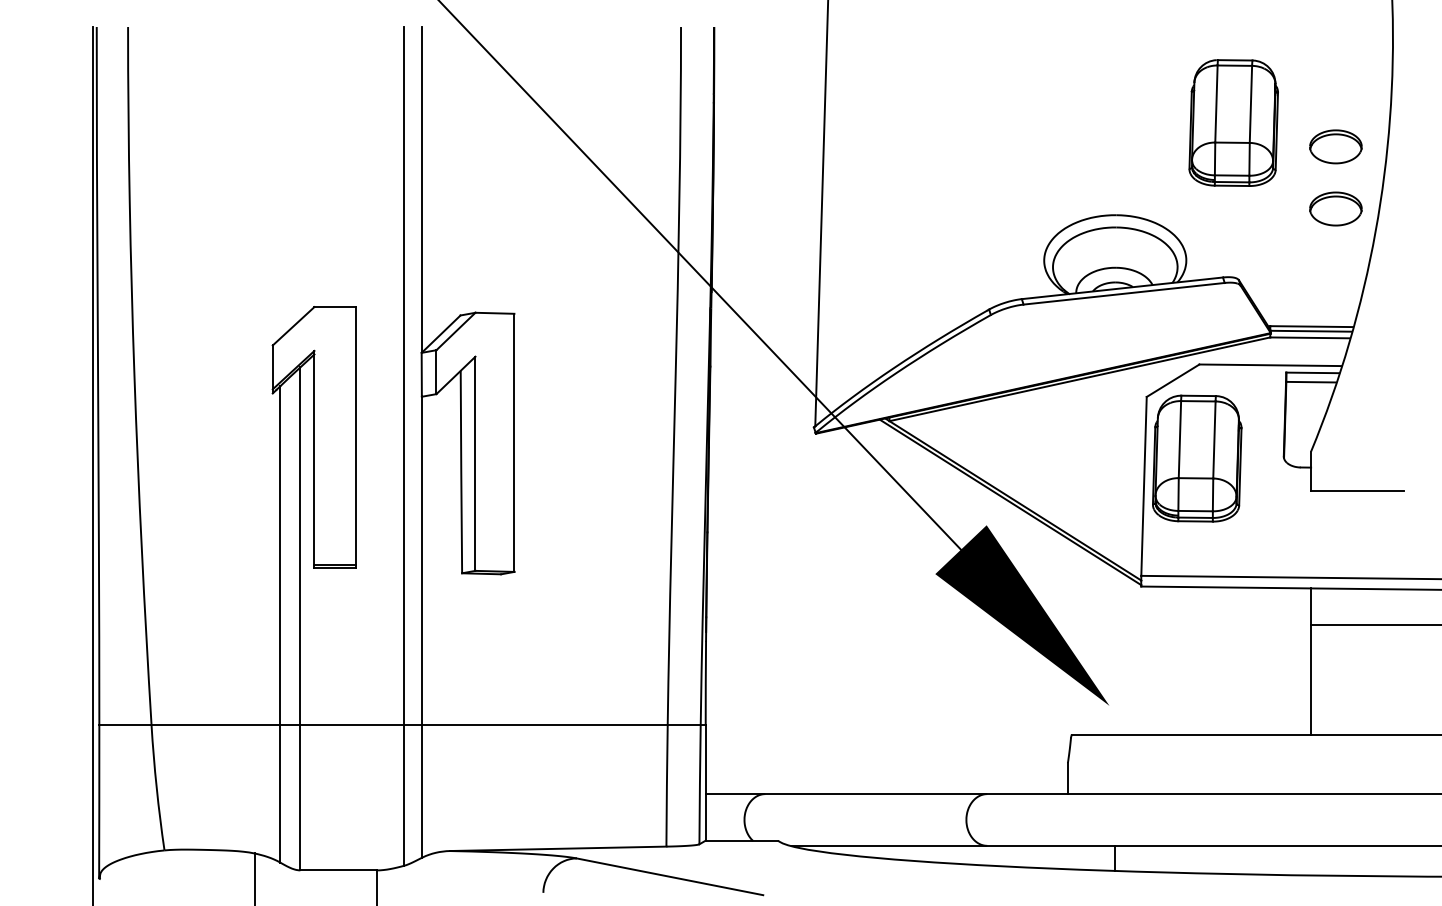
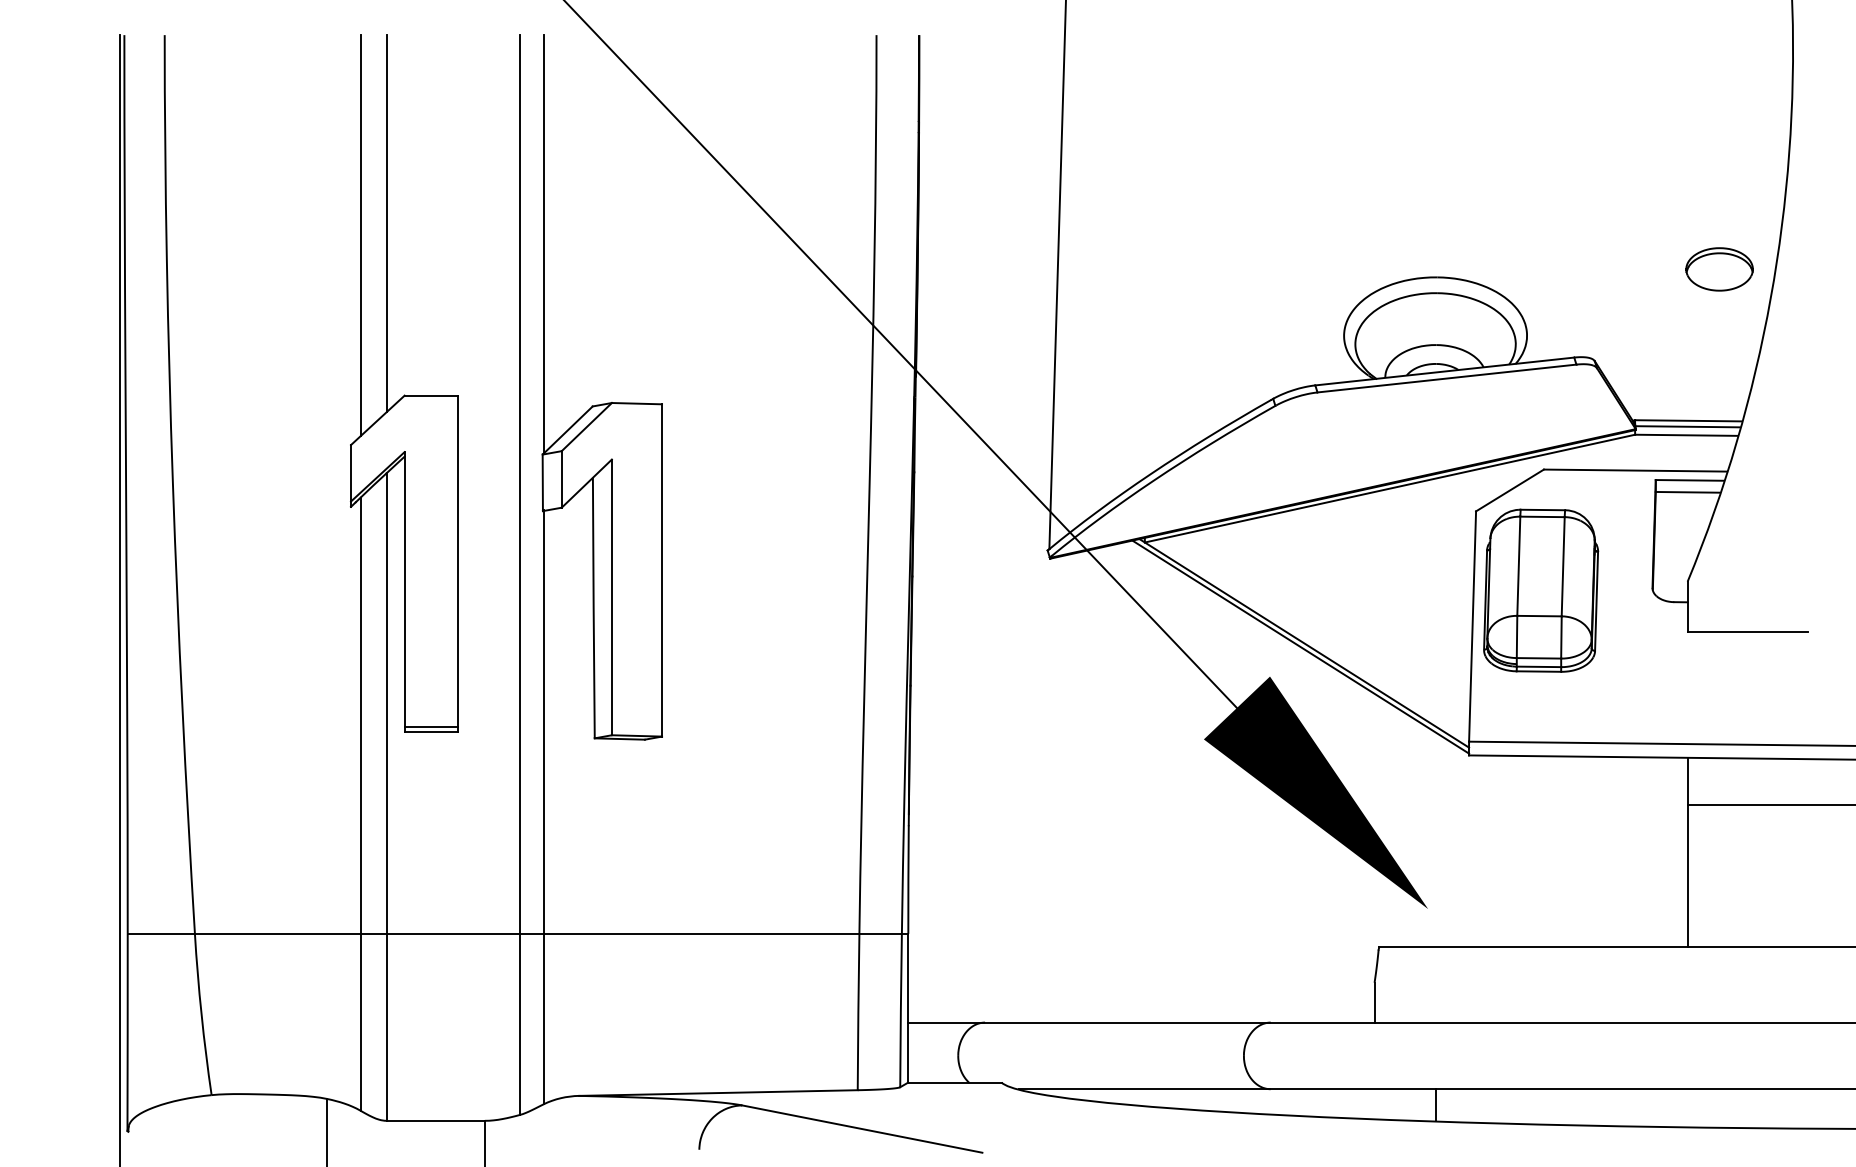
part: (1234, 122) -> (1588, 158), removed
part: (1335, 146) -> (1719, 189), removed
line: (300, 173) -> (386, 223), added
line: (280, 182) -> (360, 235), added

